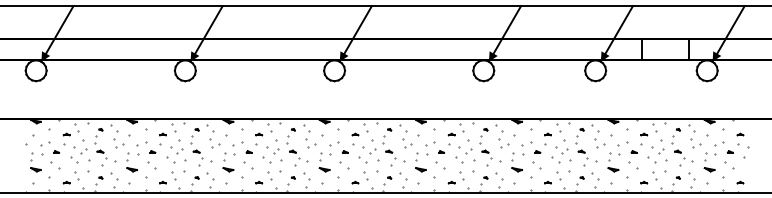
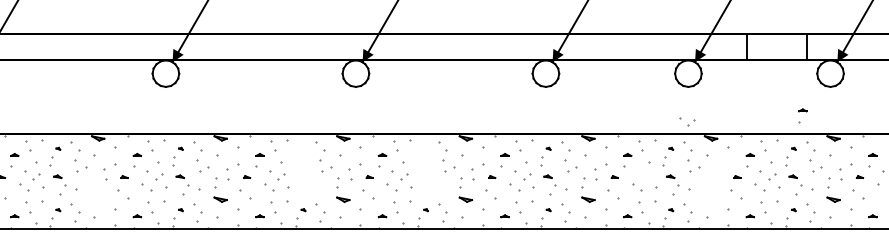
part: (685, 103) -> (802, 115), added
part: (297, 147) -> (308, 171), removed
part: (393, 147) -> (430, 171), removed
part: (561, 150) -> (686, 121), moved
part: (617, 156) -> (716, 182), removed
part: (131, 162) -> (97, 190), removed

